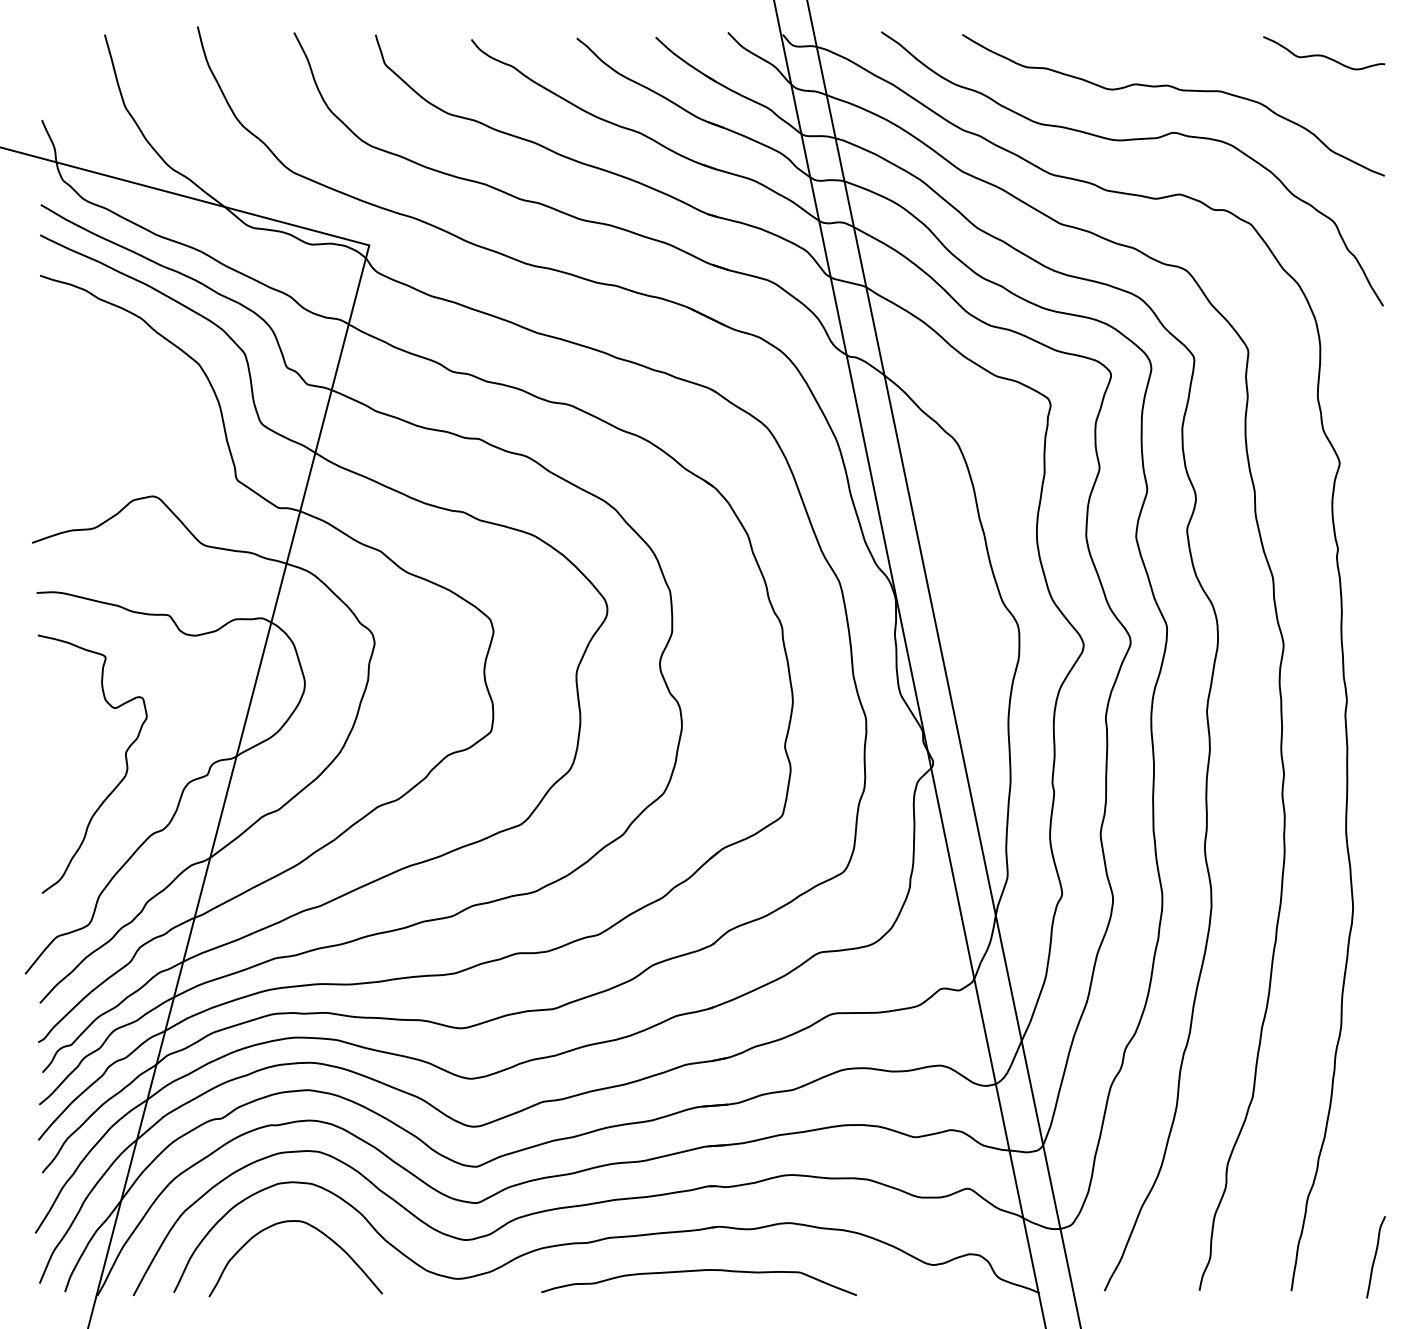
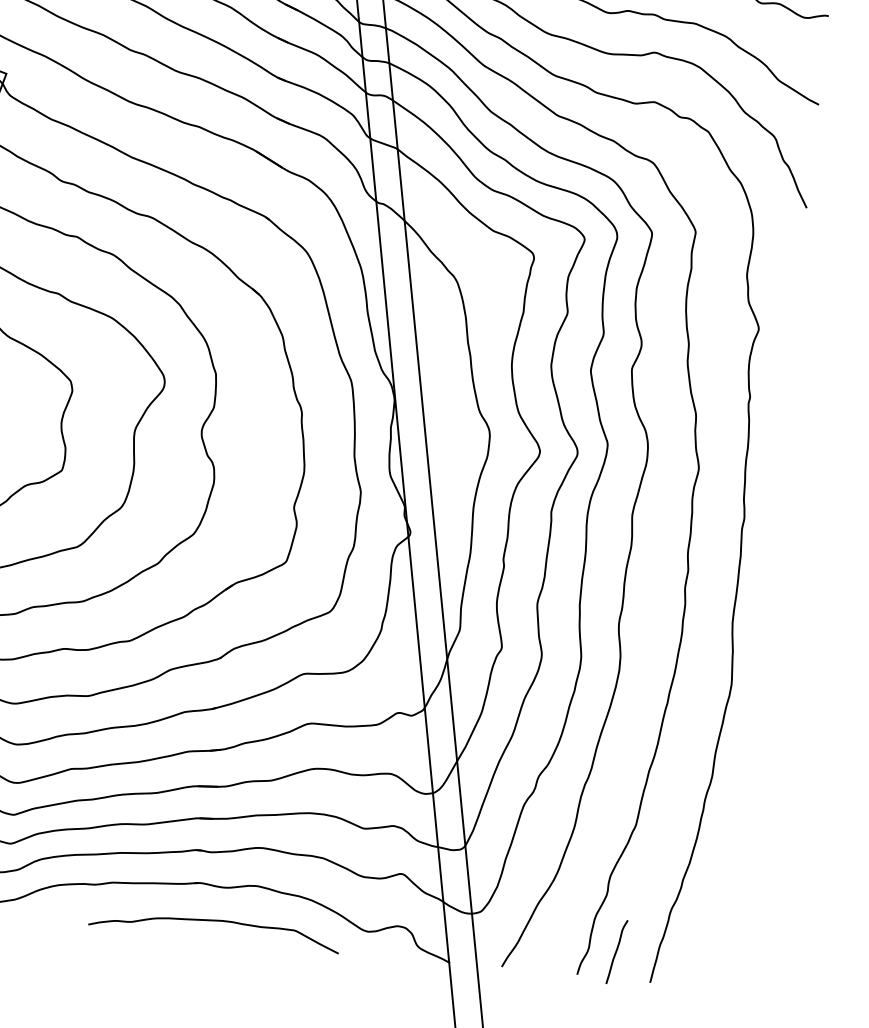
curve: (1375, 1257) -> (616, 952), moved
curve: (698, 1271) -> (214, 921), moved

